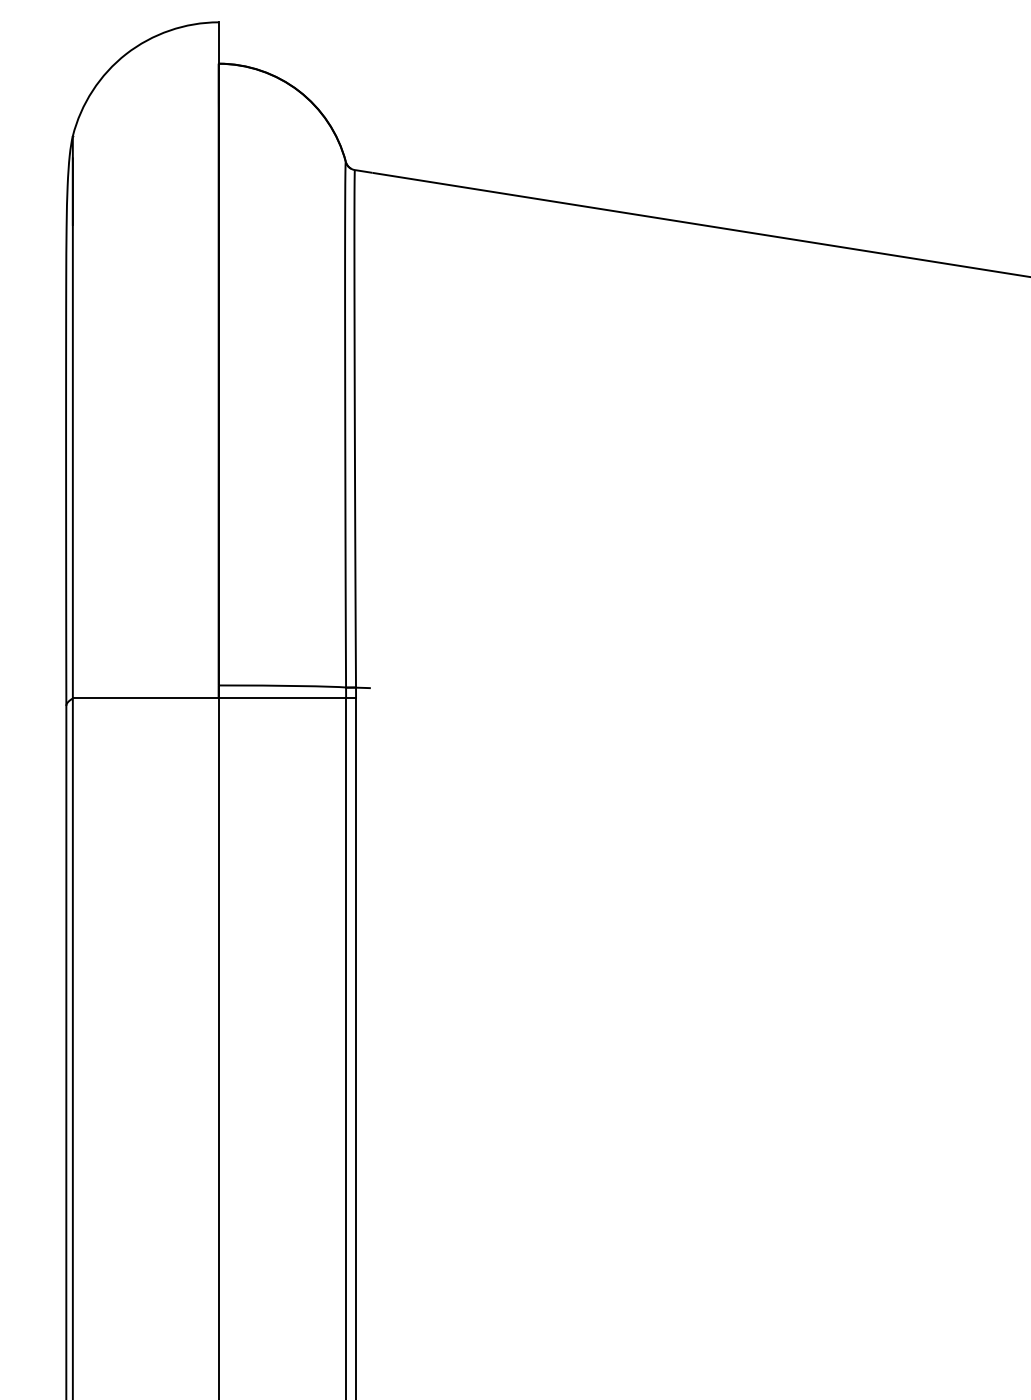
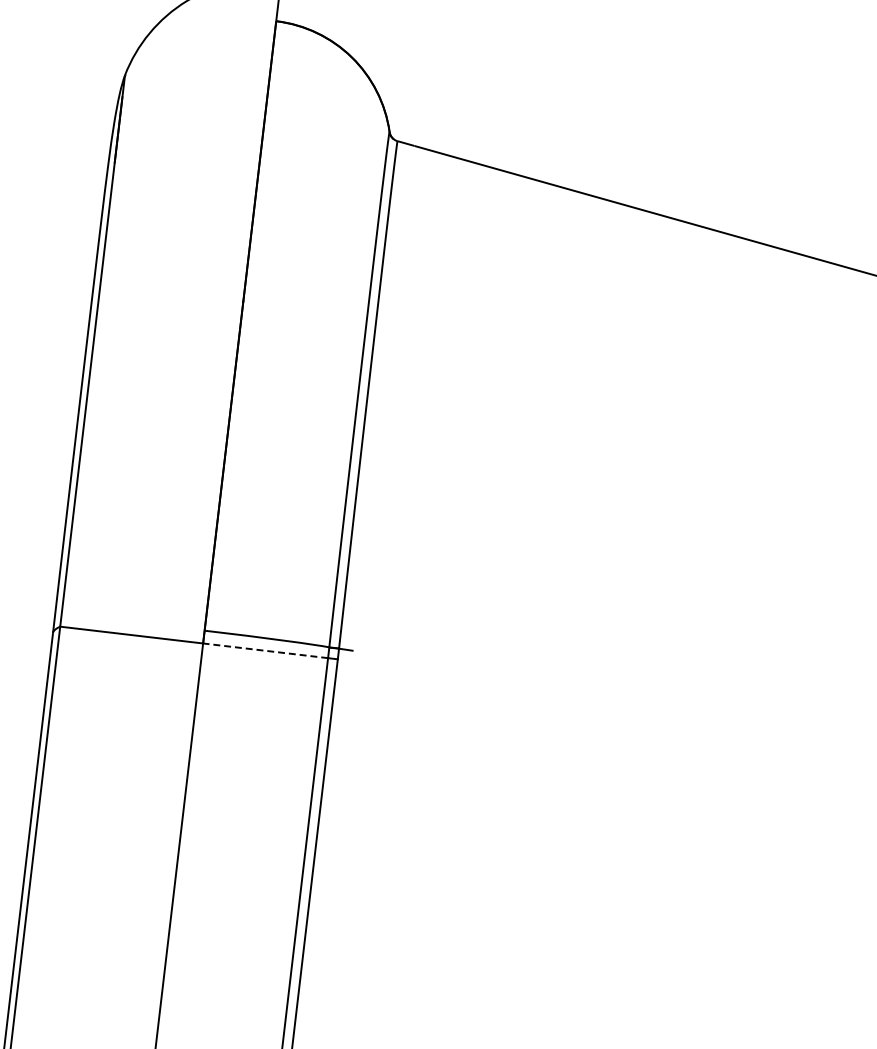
line: (282, 698) -> (265, 650), solid -> dashed

